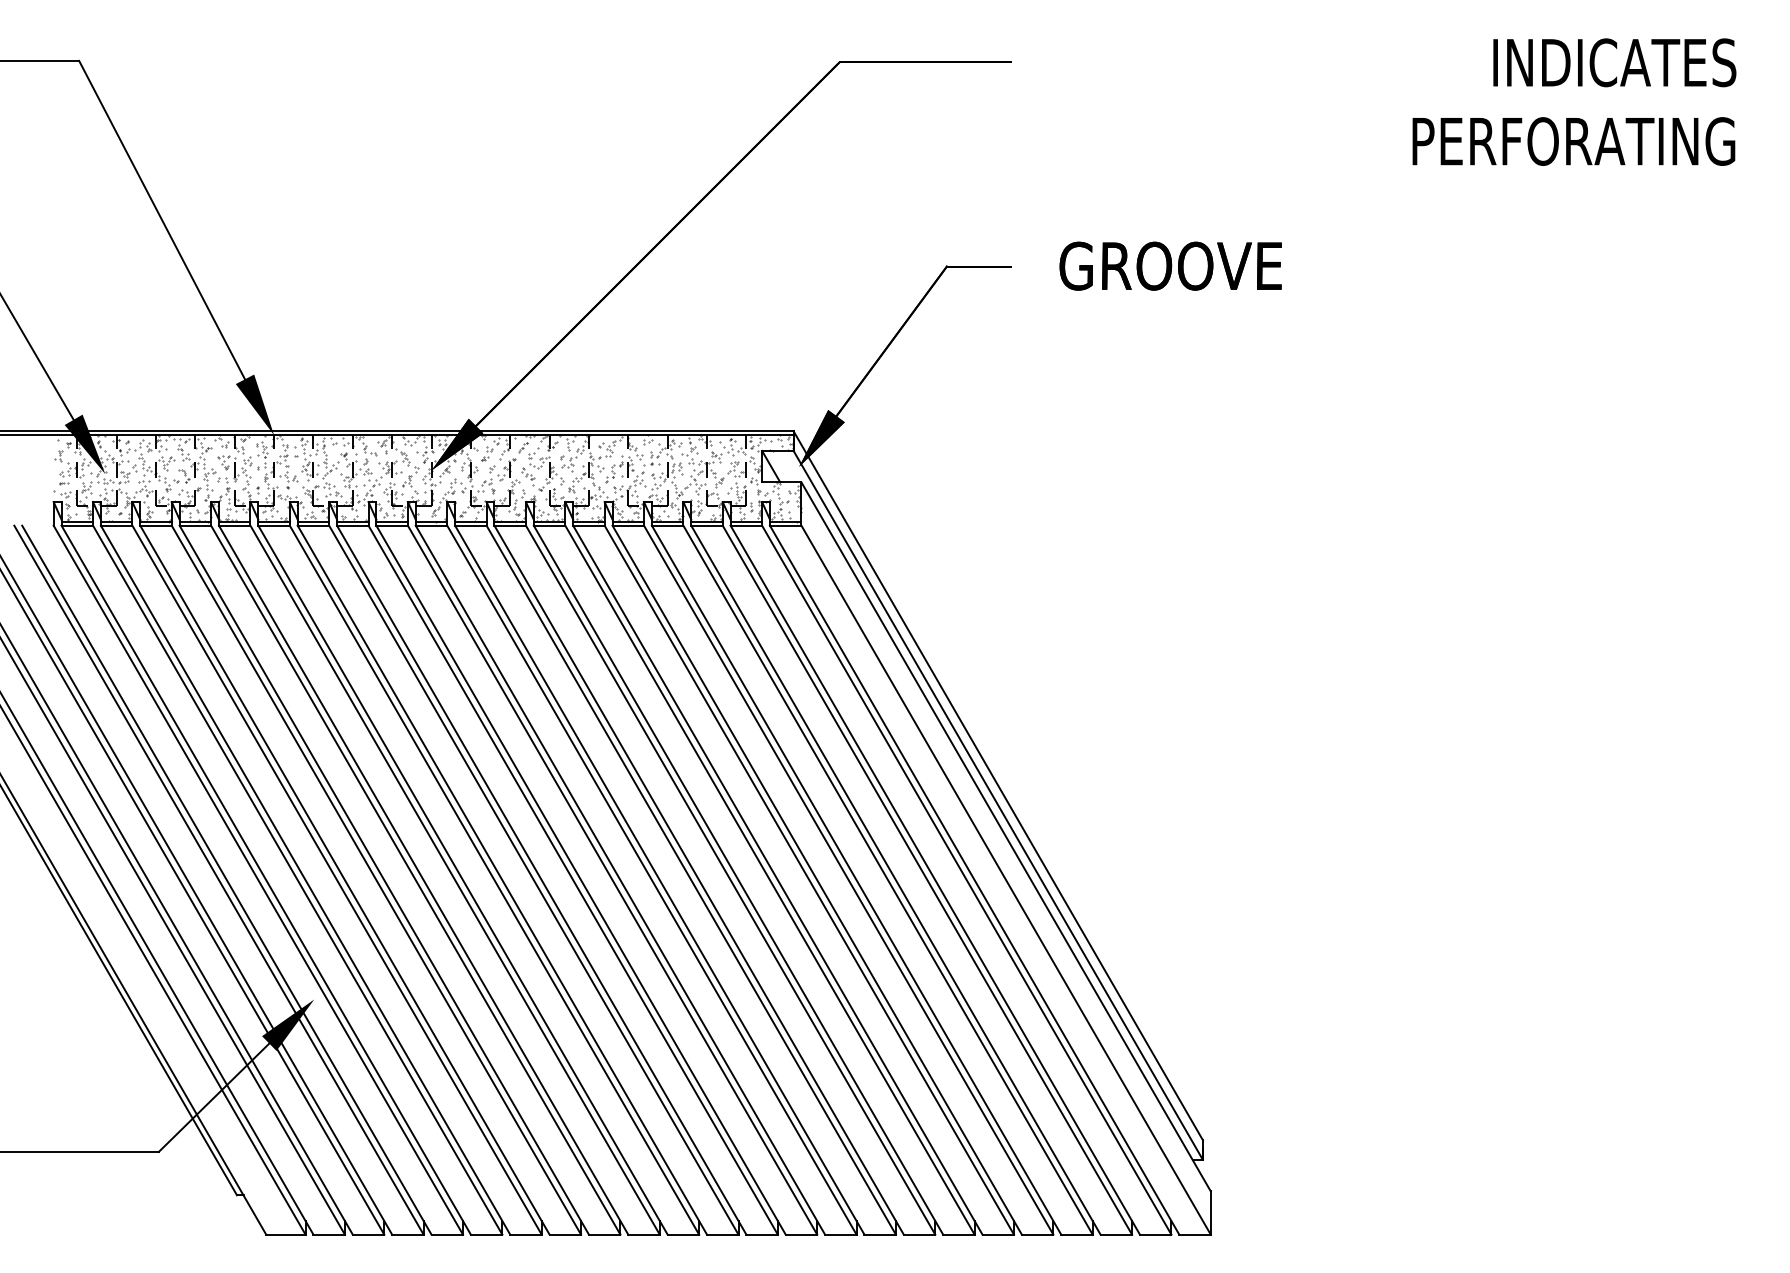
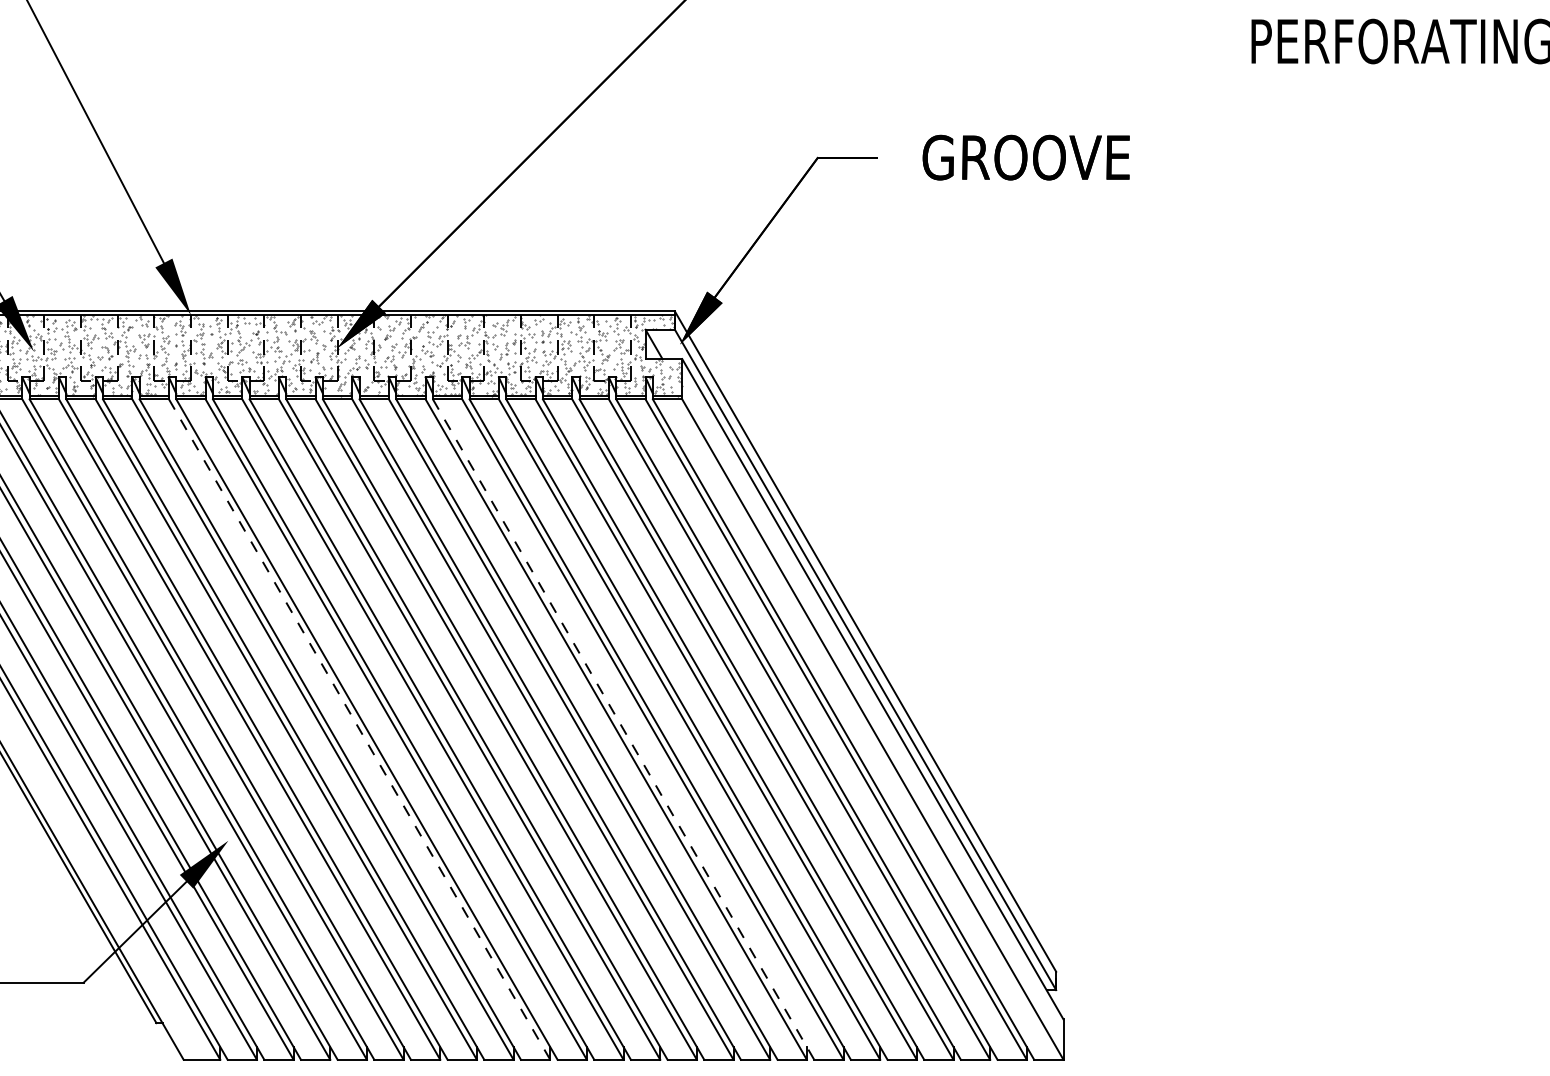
line: (455, 880) -> (359, 729), solid -> dashed
line: (738, 880) -> (623, 729), solid -> dashed

